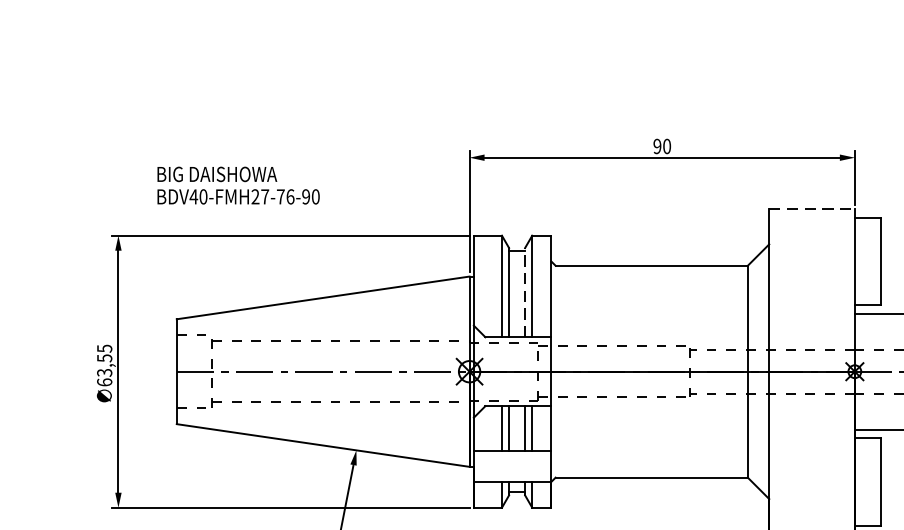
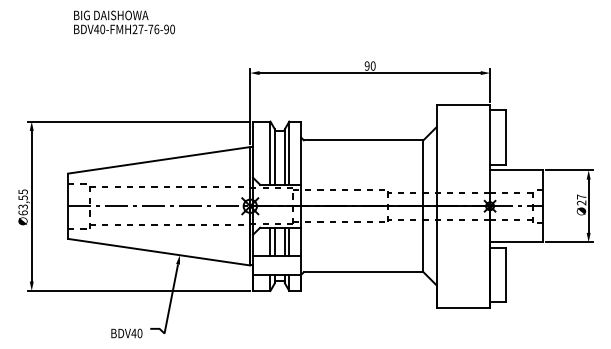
text: (238, 185) -> (124, 22), moved
line: (812, 209) -> (463, 105), dashed -> solid
line: (524, 293) -> (284, 157), dashed -> solid

